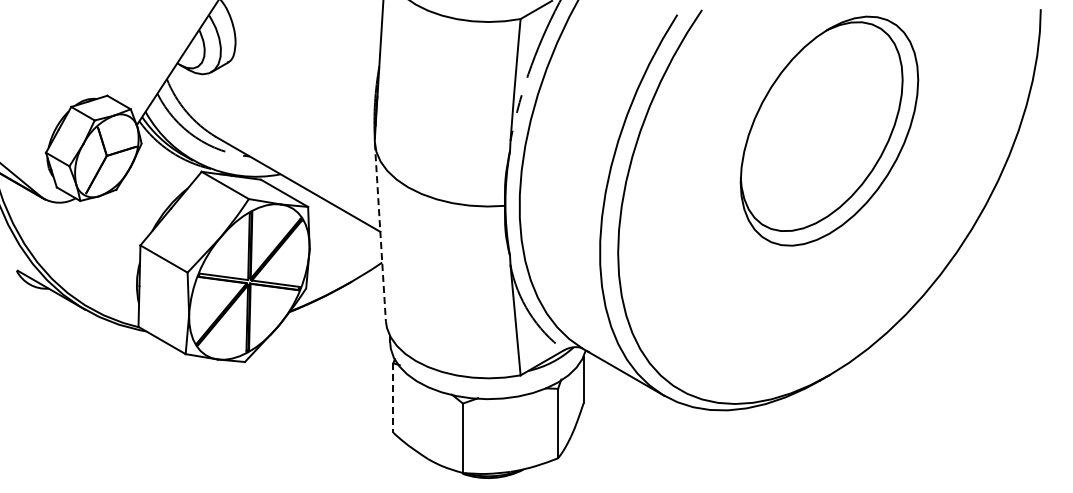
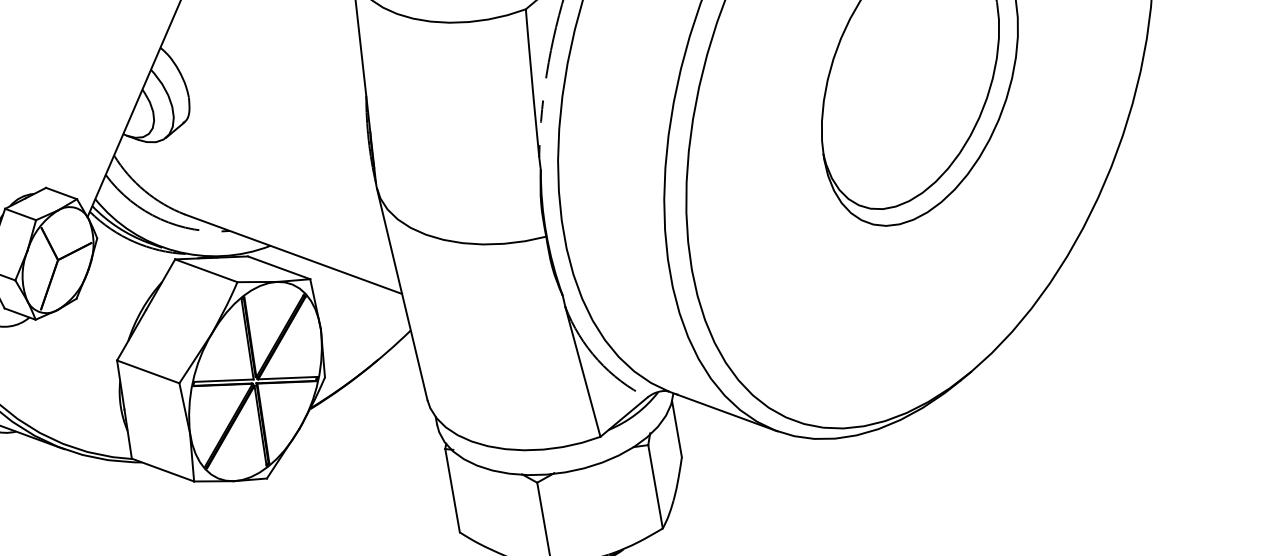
line: (380, 232) -> (402, 294), dashed -> solid
line: (393, 398) -> (452, 491), dashed -> solid

